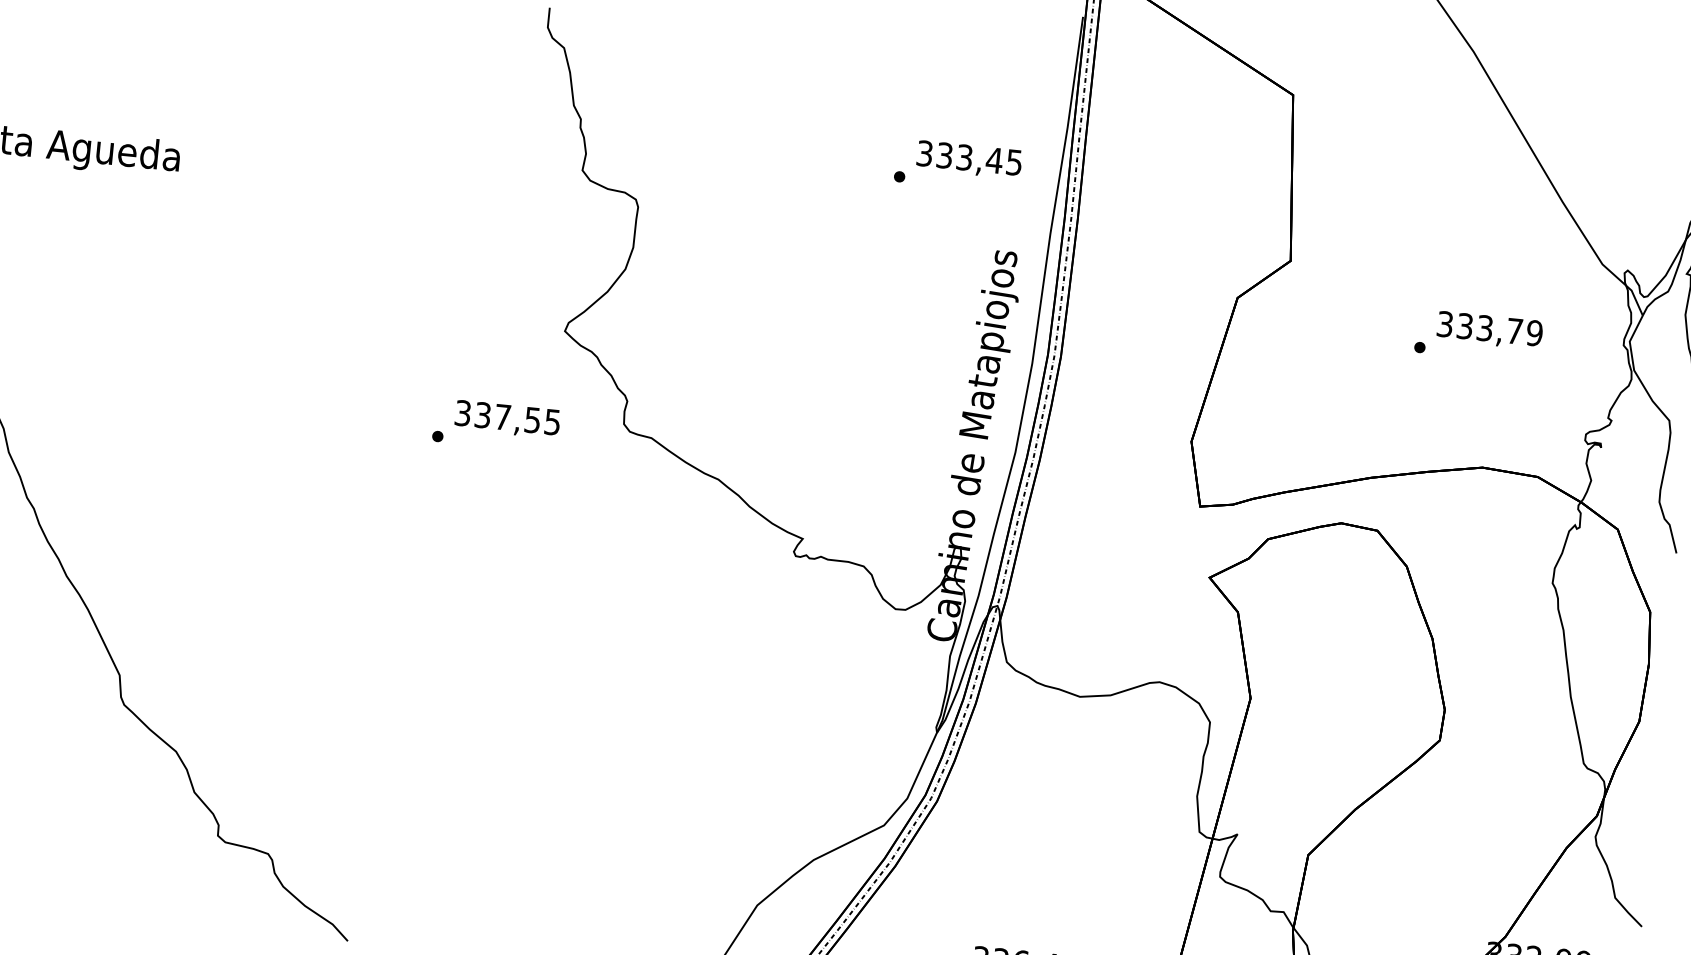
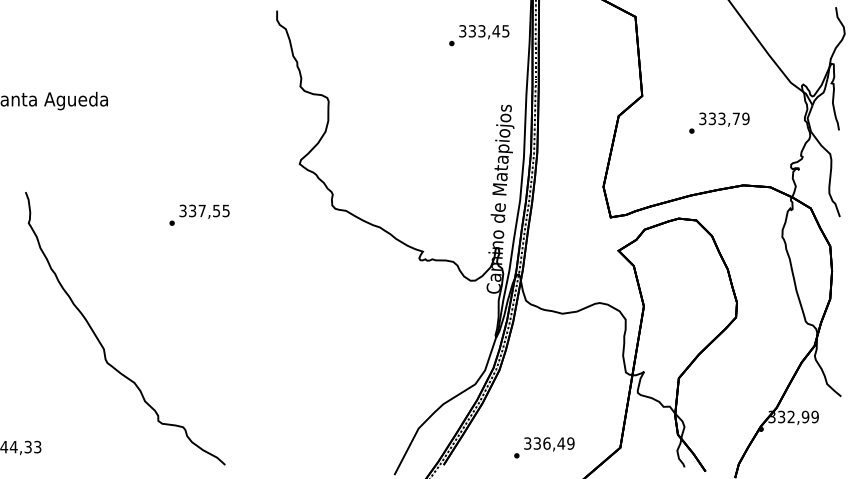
text: (958, 165) -> (479, 35), moved
text: (1479, 335) -> (719, 122), moved
text: (496, 424) -> (199, 214), moved

